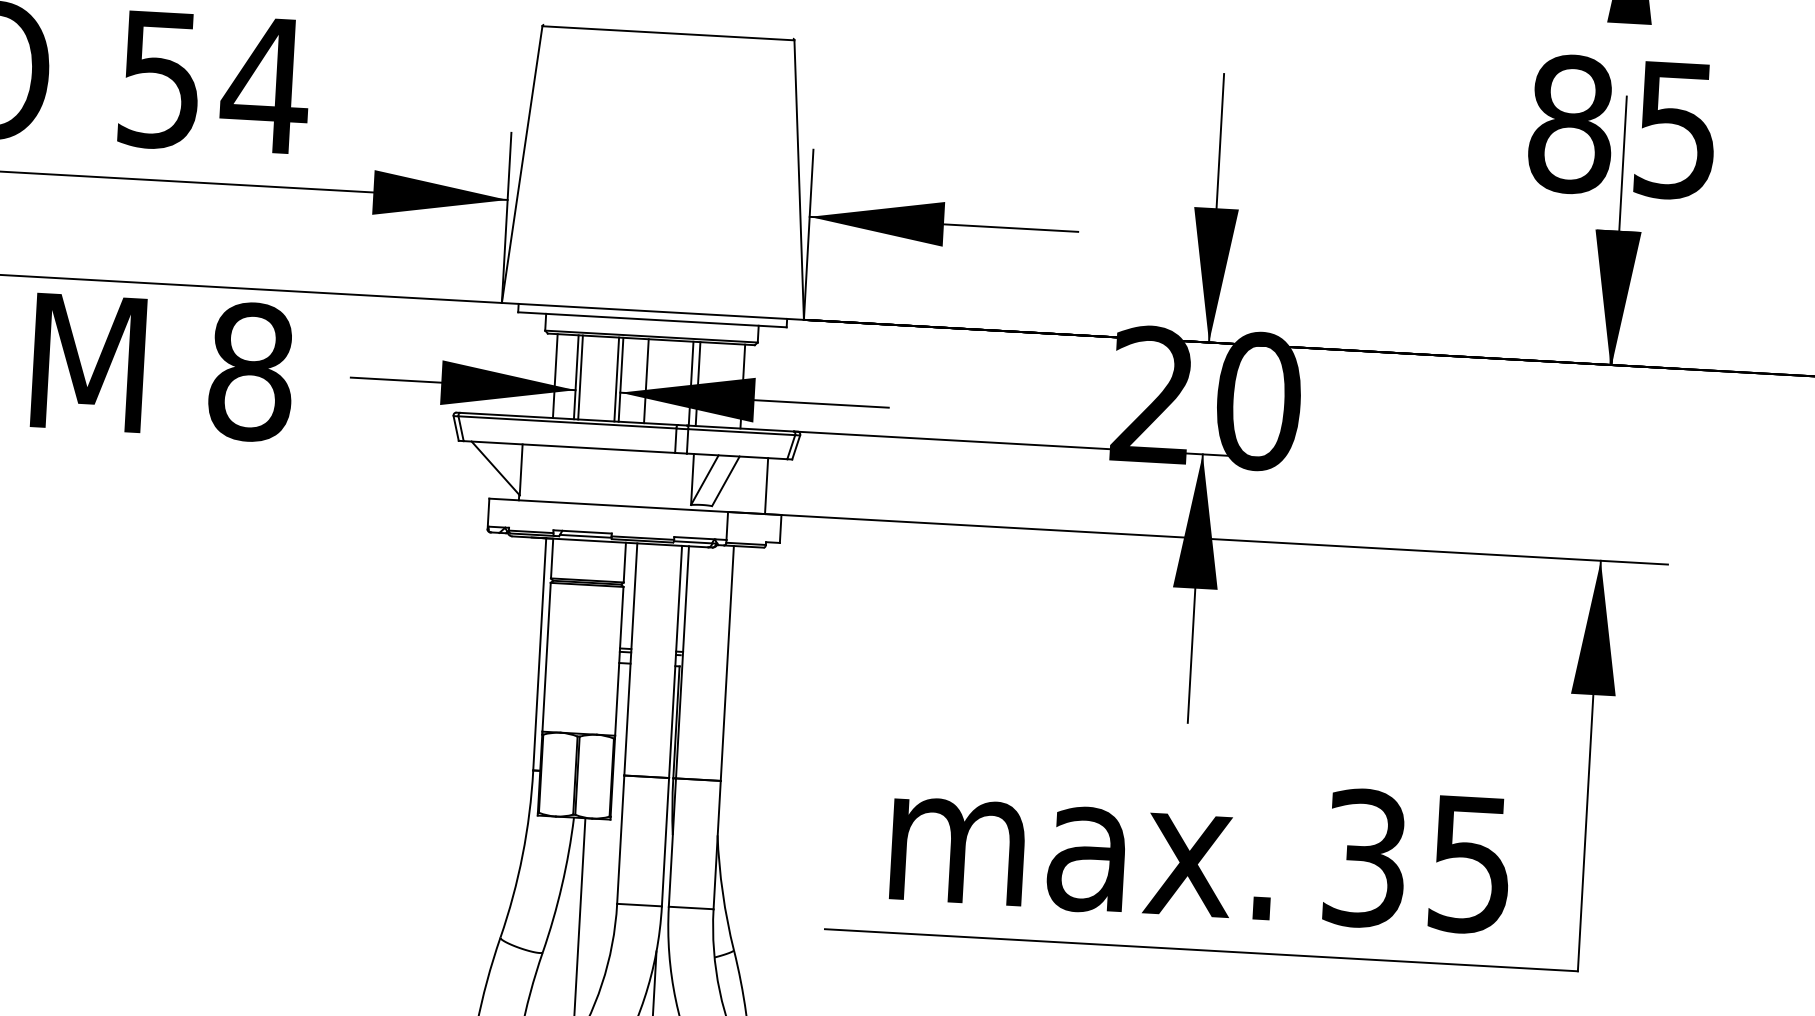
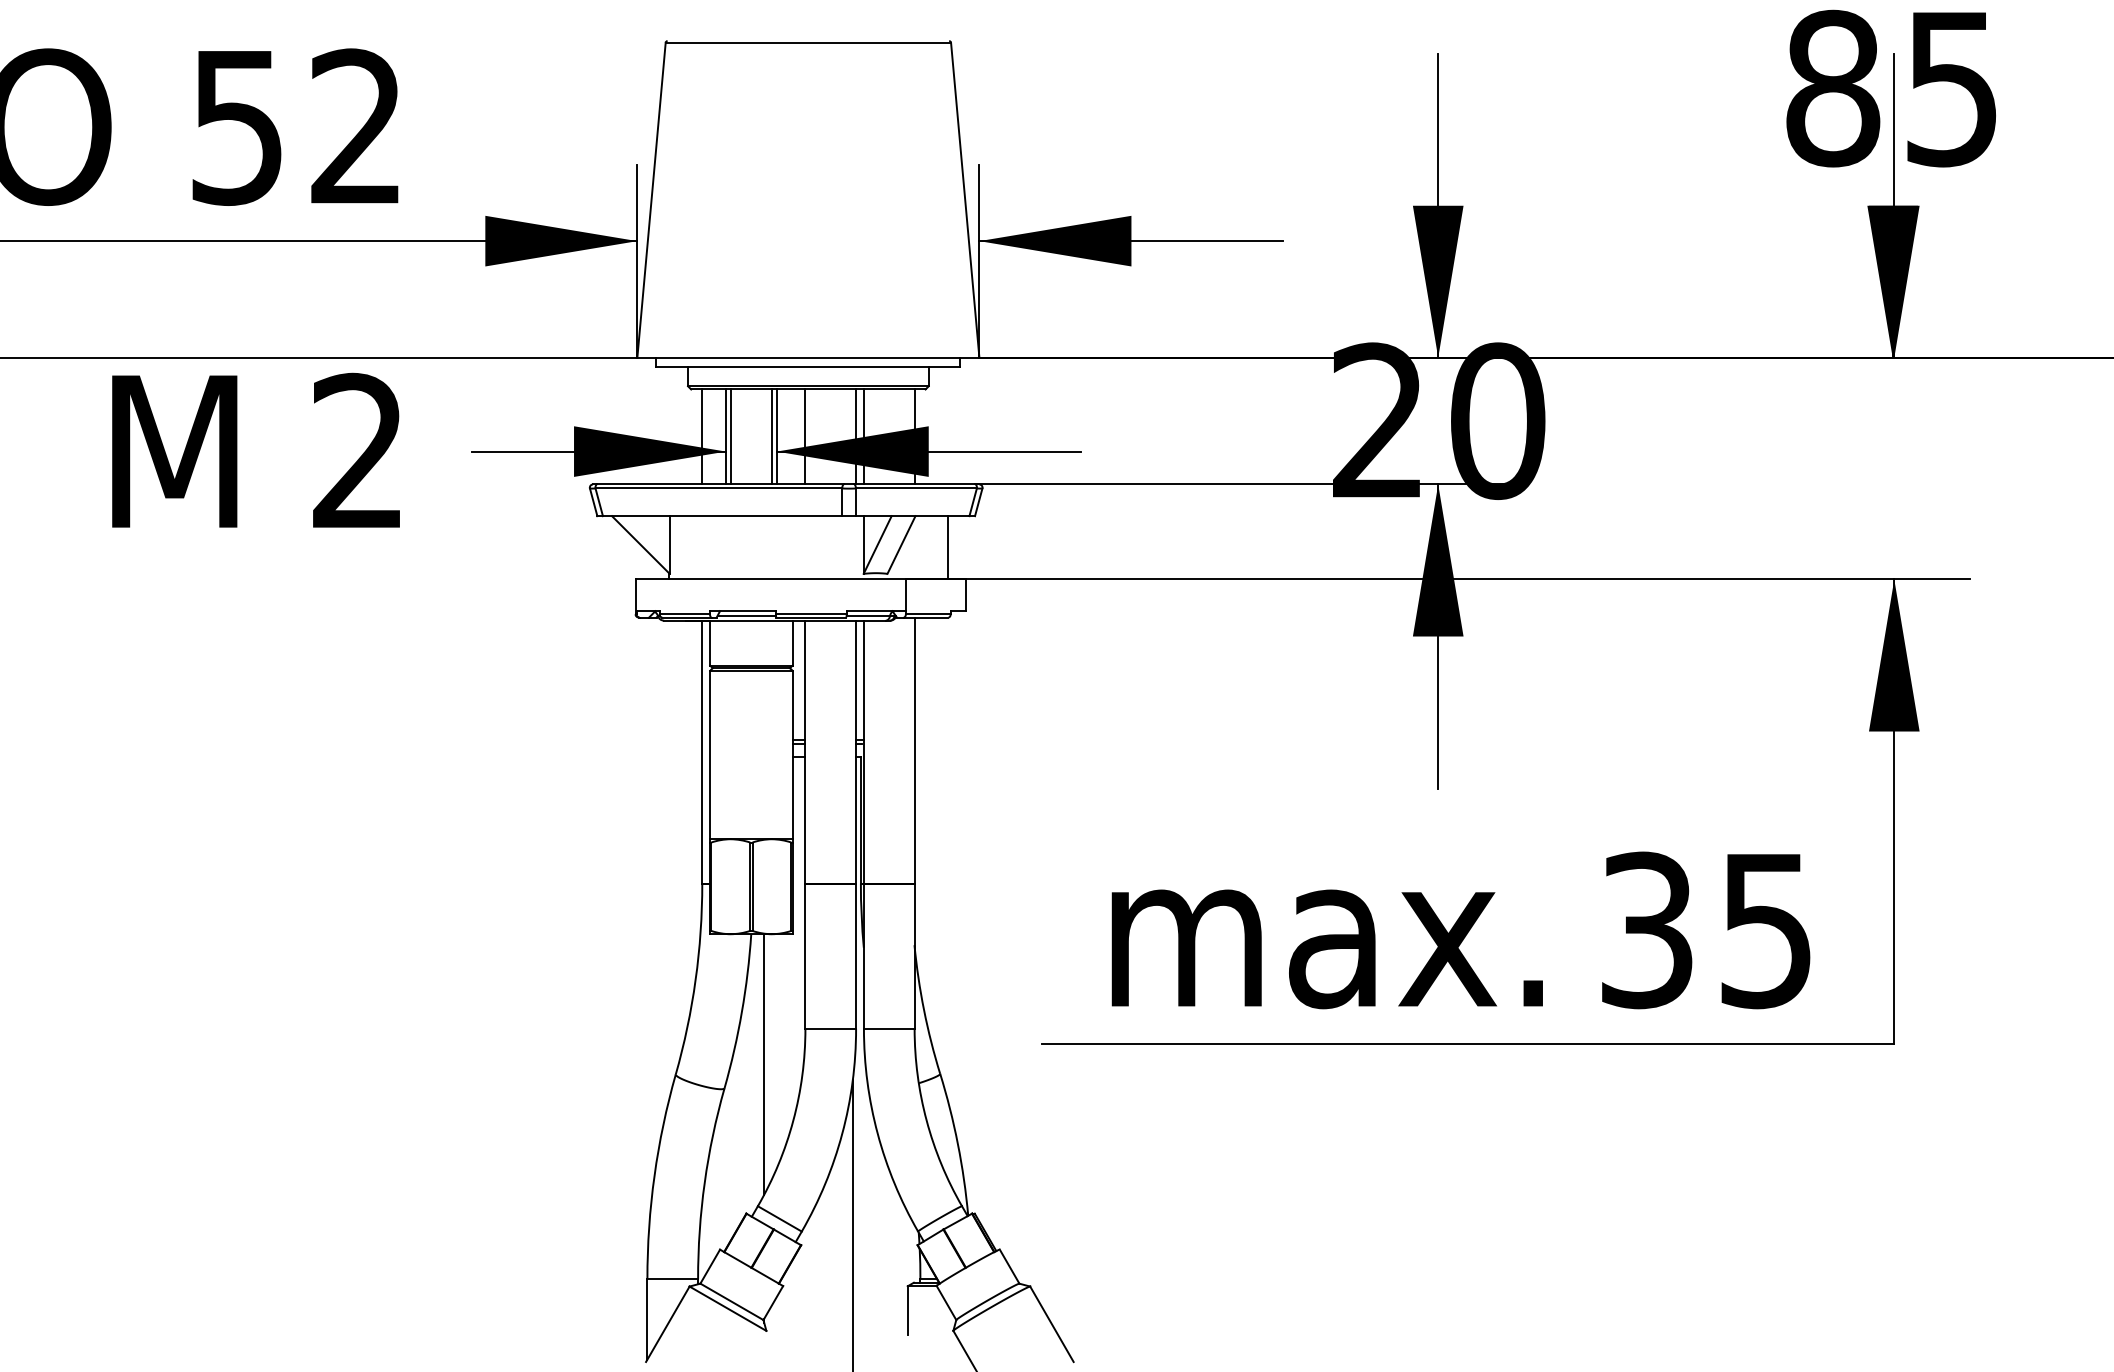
text: (265, 83) -> (356, 125), 54 -> 52
text: (251, 371) -> (358, 451), 8 -> 2

